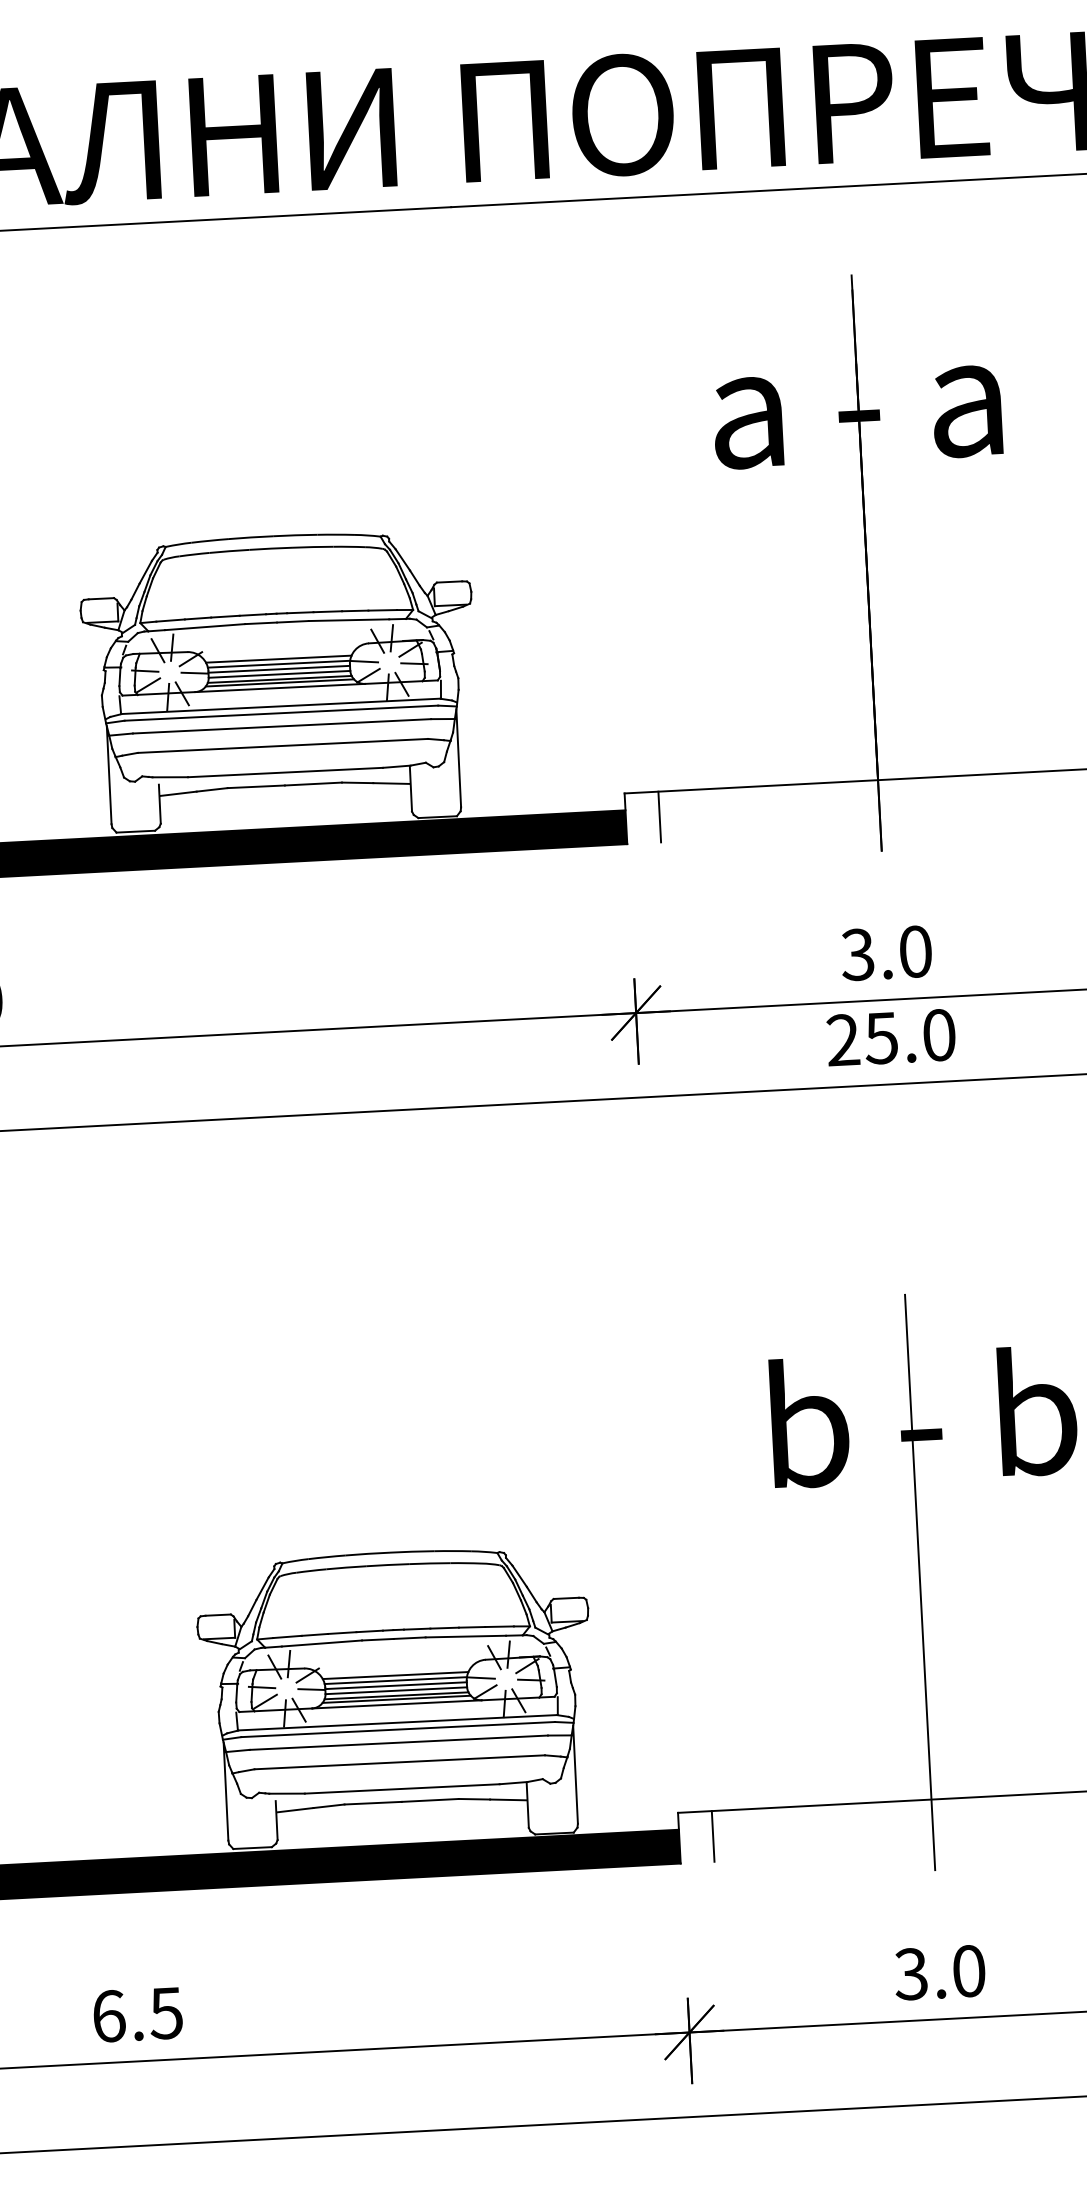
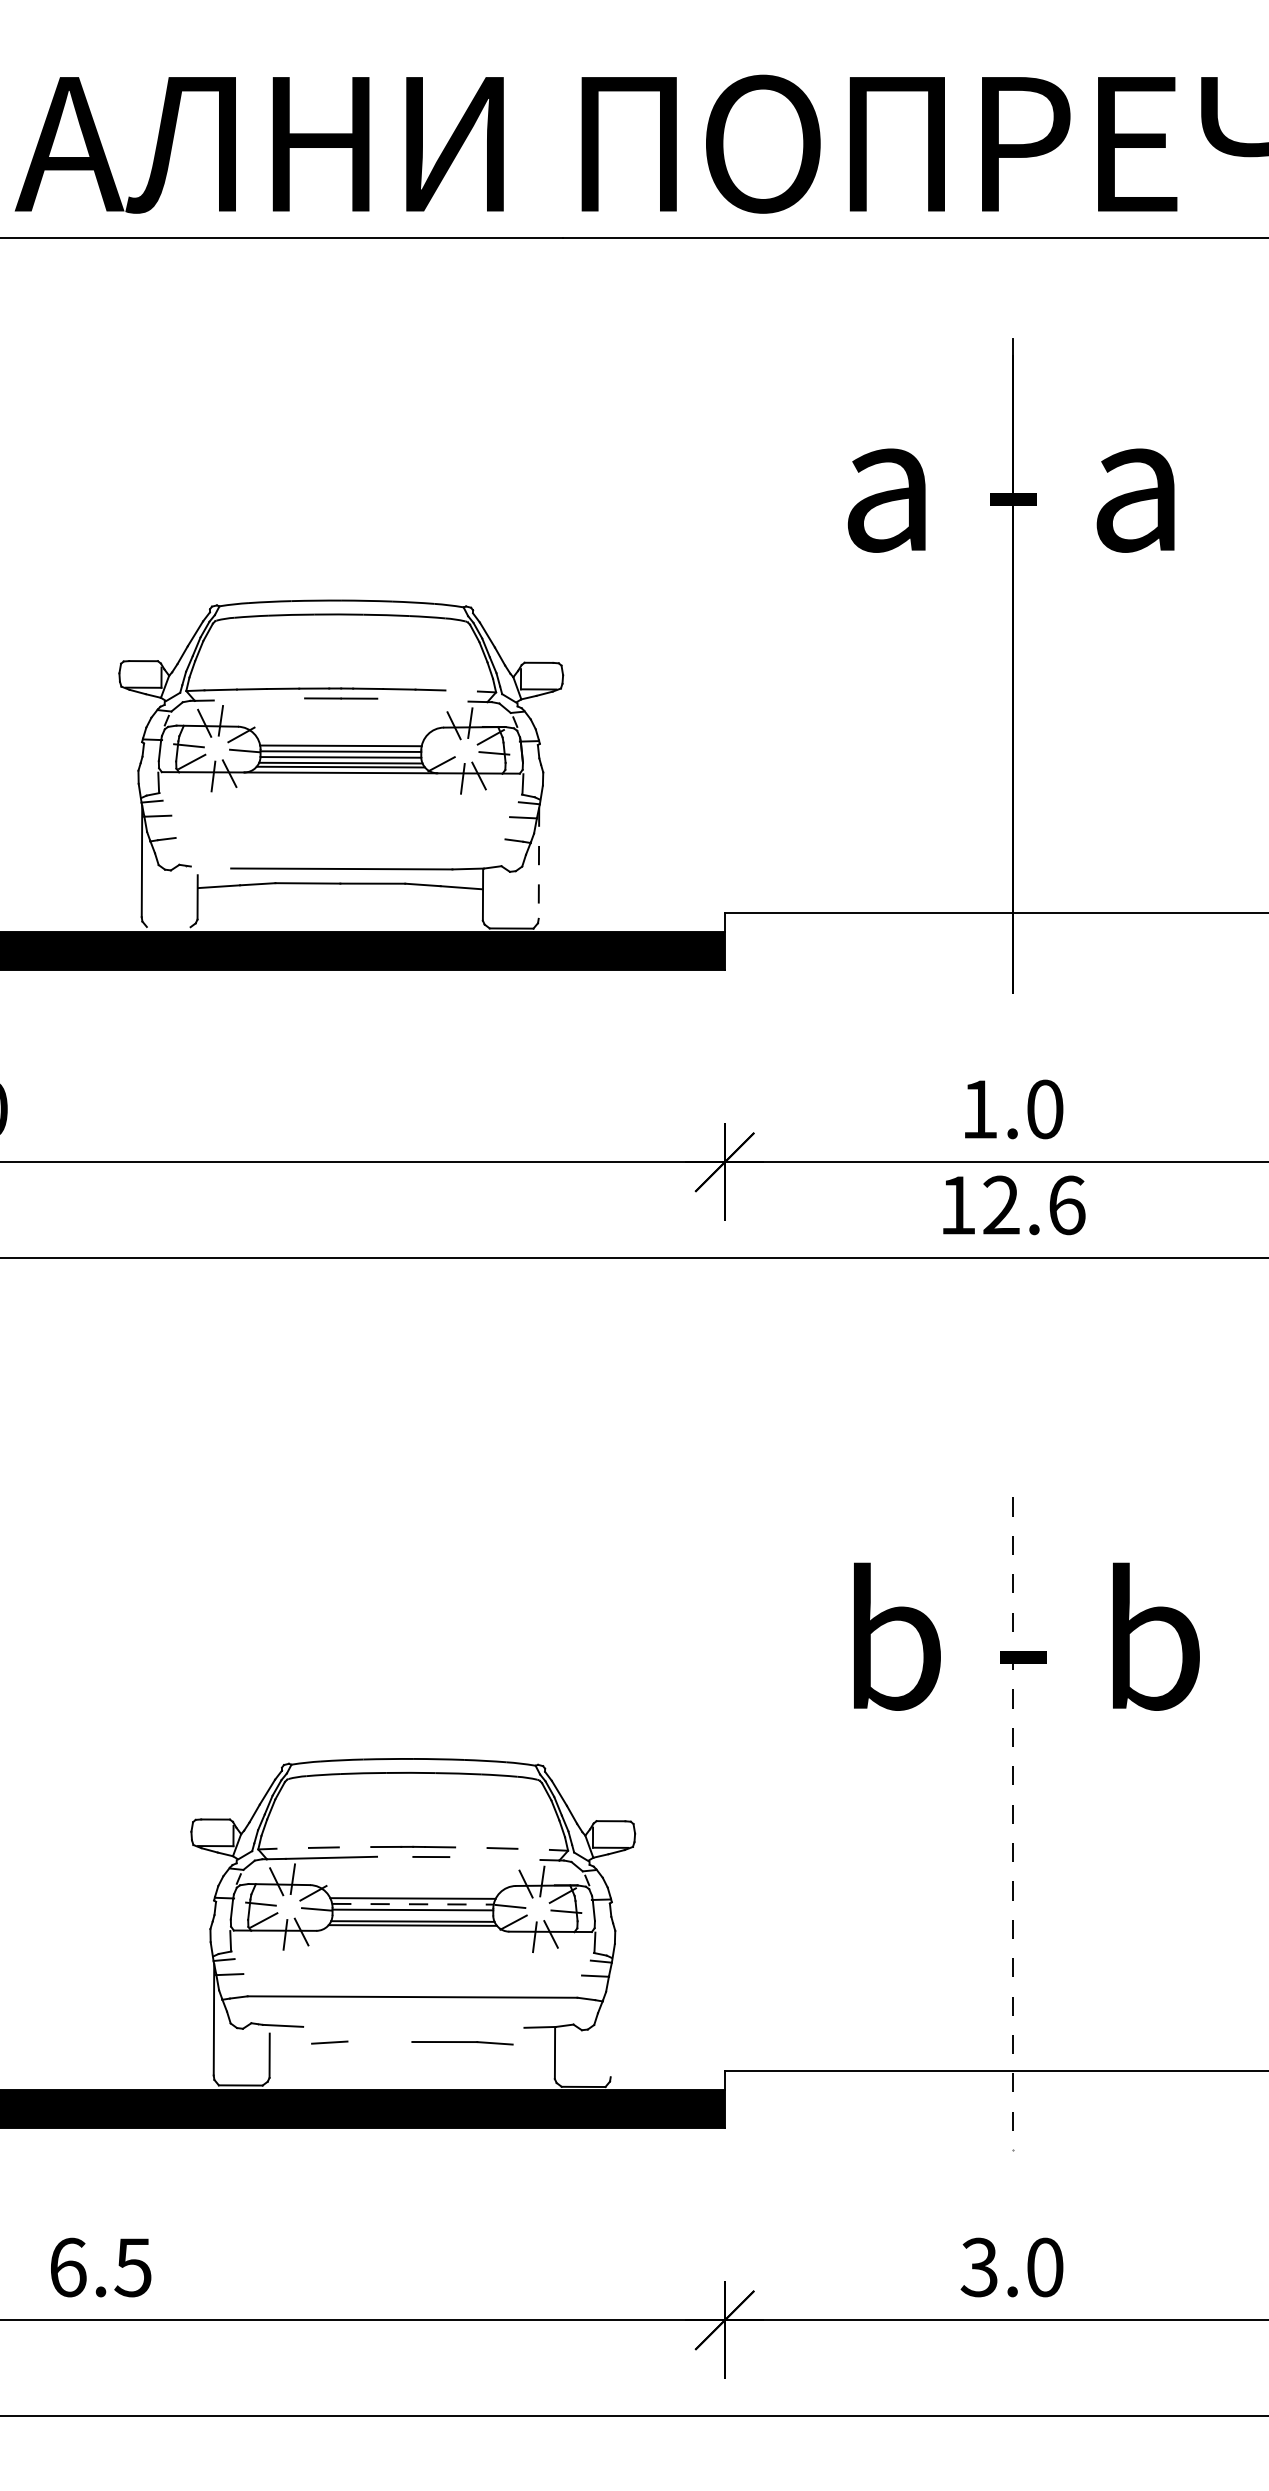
line: (382, 609) -> (461, 690), removed
line: (348, 619) -> (422, 699), removed
line: (205, 627) -> (259, 699), removed
line: (278, 658) -> (340, 739), removed
line: (364, 661) -> (438, 747), removed
line: (280, 706) -> (340, 793), removed
line: (281, 713) -> (340, 801), removed
line: (281, 726) -> (340, 816), removed
line: (282, 745) -> (340, 838), removed
line: (458, 758) -> (538, 863), solid -> dashed
line: (169, 777) -> (210, 867), removed
line: (660, 816) -> (763, 941), removed
line: (135, 831) -> (168, 926), removed
text: (857, 954) -> (978, 1109), 3.0 -> 1.0
text: (891, 1037) -> (1012, 1205), 25.0 -> 12.6
line: (919, 1582) -> (1012, 1824), solid -> dashed
line: (499, 1625) -> (533, 1848), removed
line: (444, 1627) -> (471, 1847), removed
line: (341, 1633) -> (354, 1847), removed
line: (287, 1636) -> (292, 1847), removed
line: (465, 1636) -> (494, 1858), removed
line: (377, 1639) -> (394, 1856), removed
line: (395, 1680) -> (412, 1904), solid -> dashed
line: (395, 1690) -> (412, 1915), removed
line: (396, 1703) -> (412, 1930), removed
line: (397, 1722) -> (412, 1951), removed
line: (397, 1729) -> (412, 1959), removed
line: (398, 1742) -> (412, 1974), removed
line: (575, 1774) -> (610, 2021), removed
line: (401, 1788) -> (413, 2026), removed
line: (507, 1799) -> (532, 2045), removed
line: (372, 1802) -> (379, 2041), removed
line: (295, 1809) -> (291, 2044), removed
line: (713, 1836) -> (763, 2099), removed

